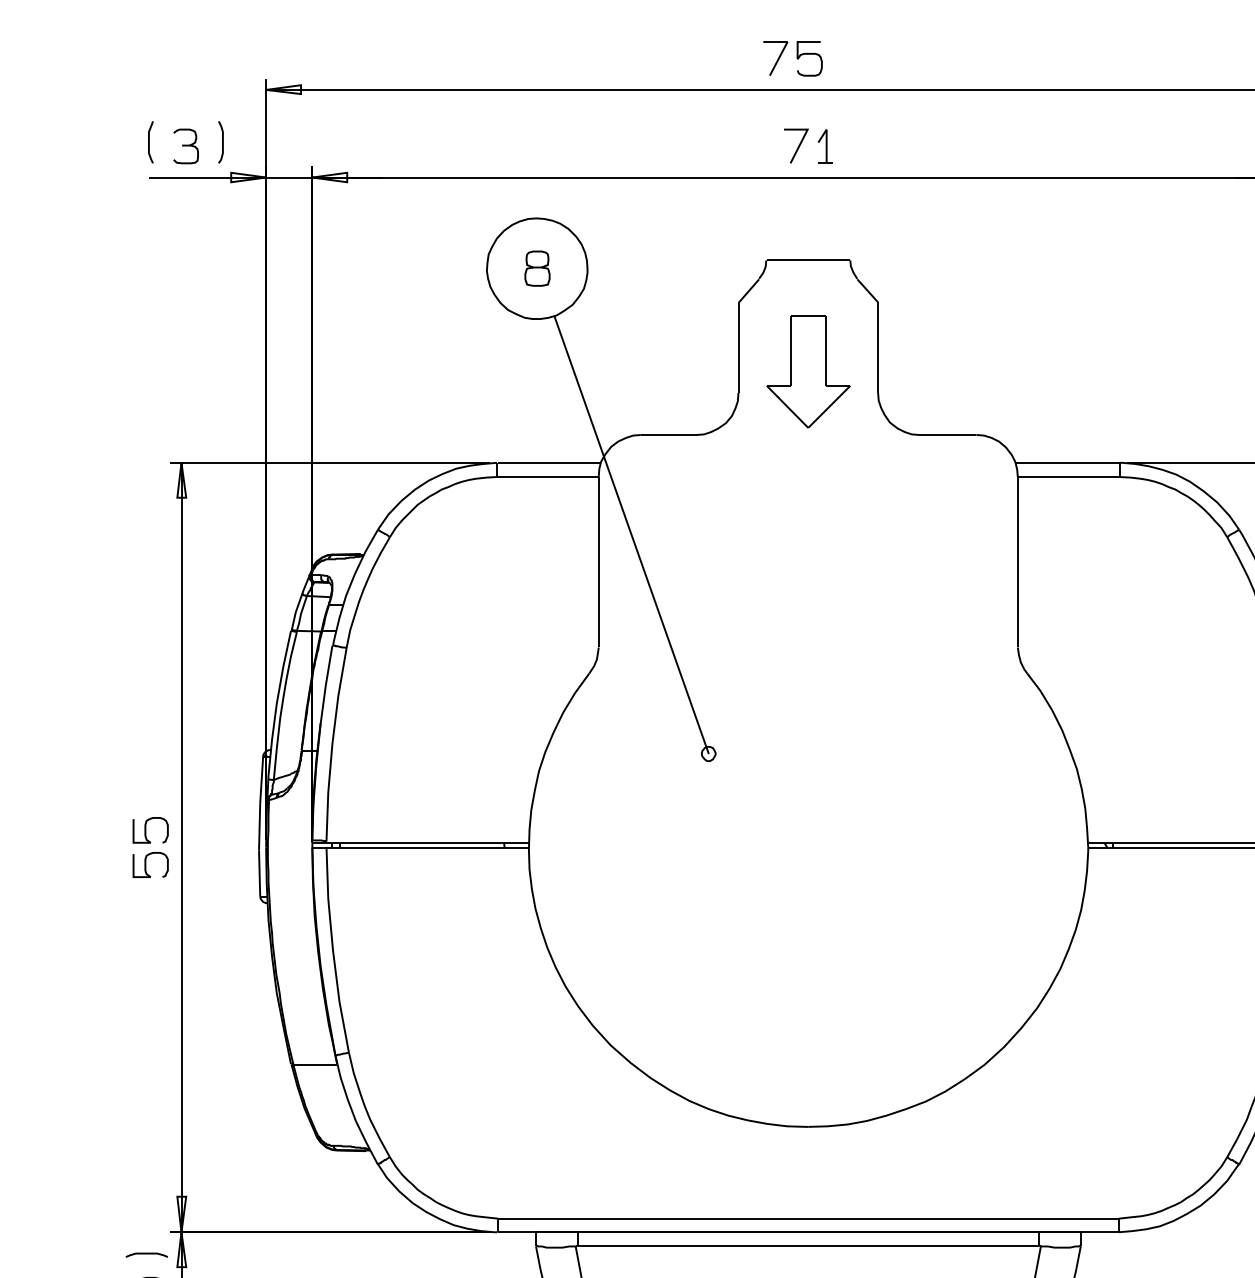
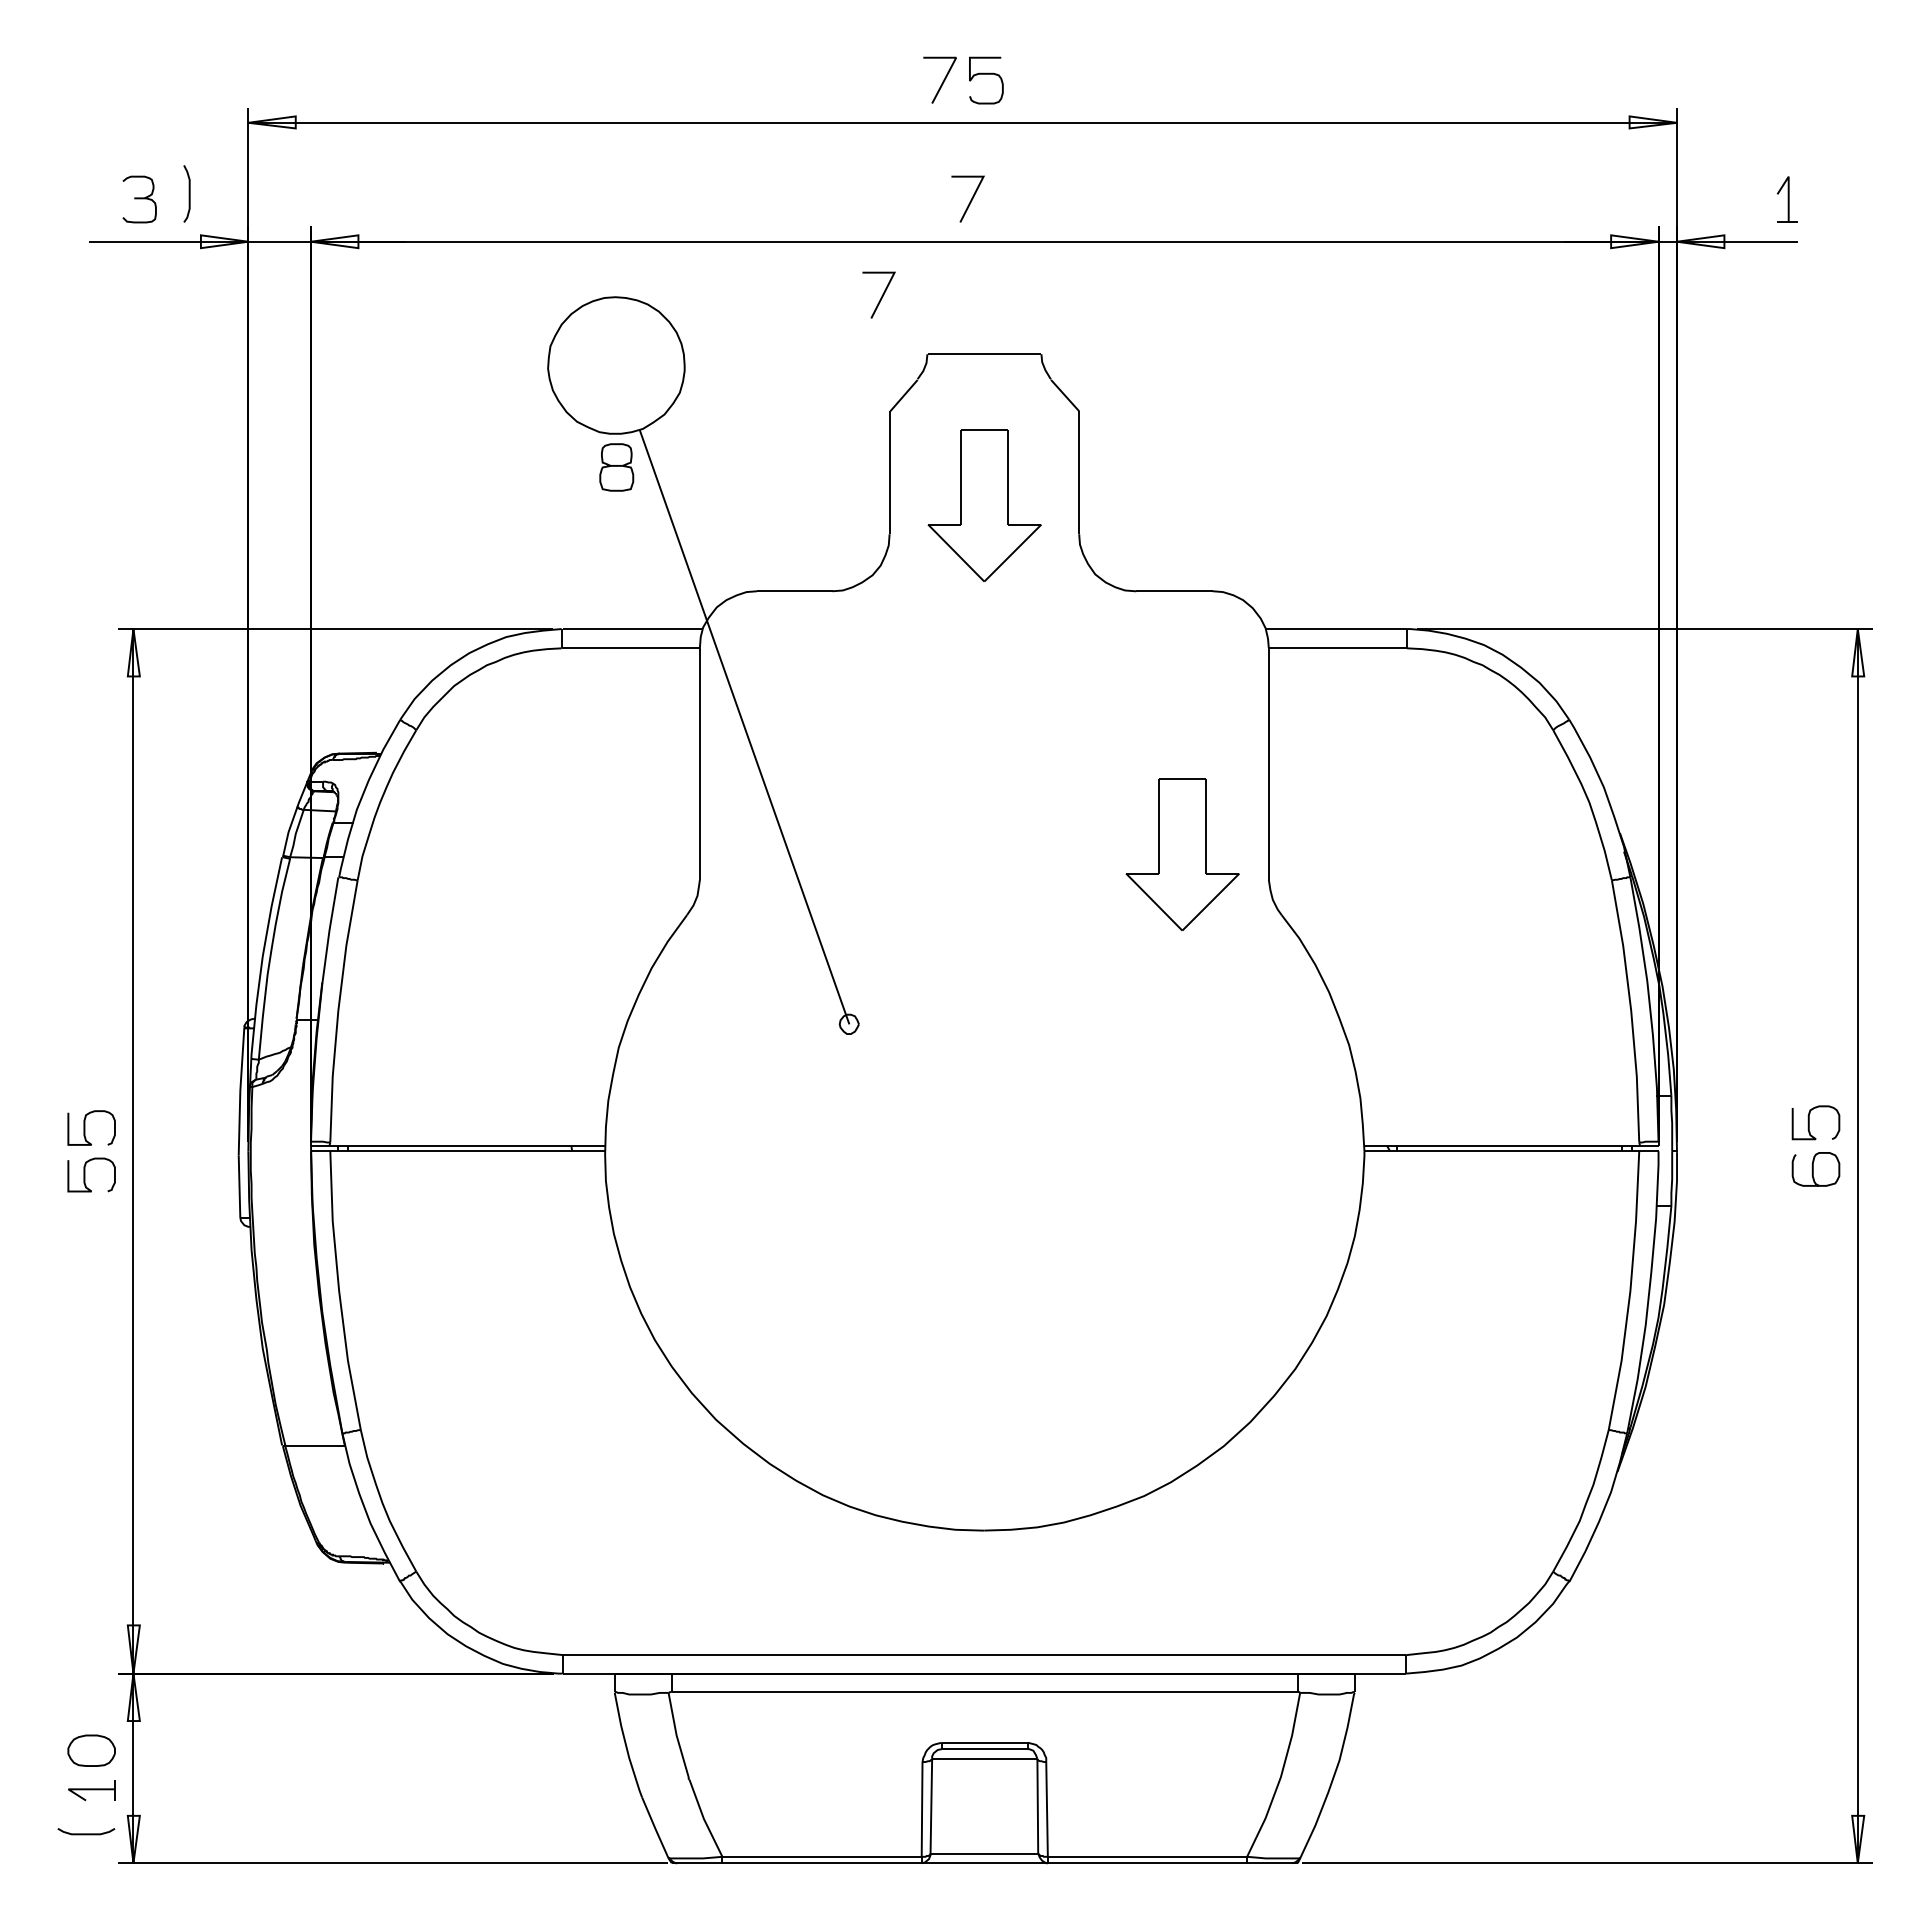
curve: (149, 142) -> (90, 193), removed
part: (825, 146) -> (1007, 199), removed
curve: (732, 217) -> (881, 295), added
curve: (537, 267) -> (616, 466), moved
part: (954, 628) -> (1182, 854), added
curve: (146, 1254) -> (86, 1703), removed

